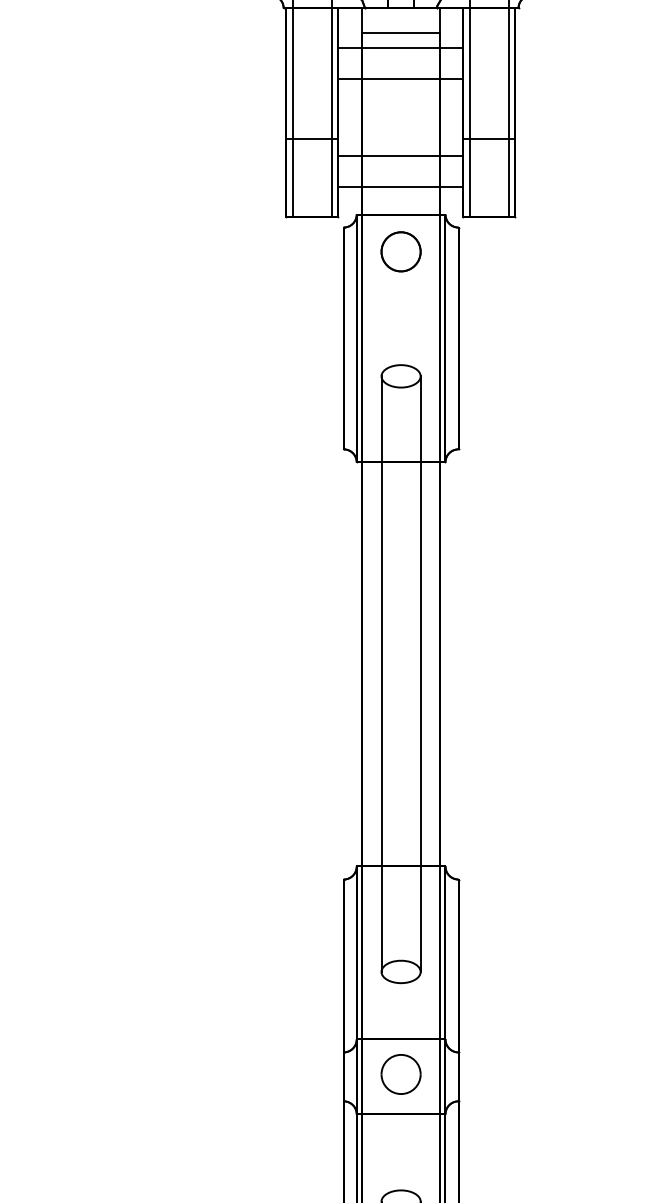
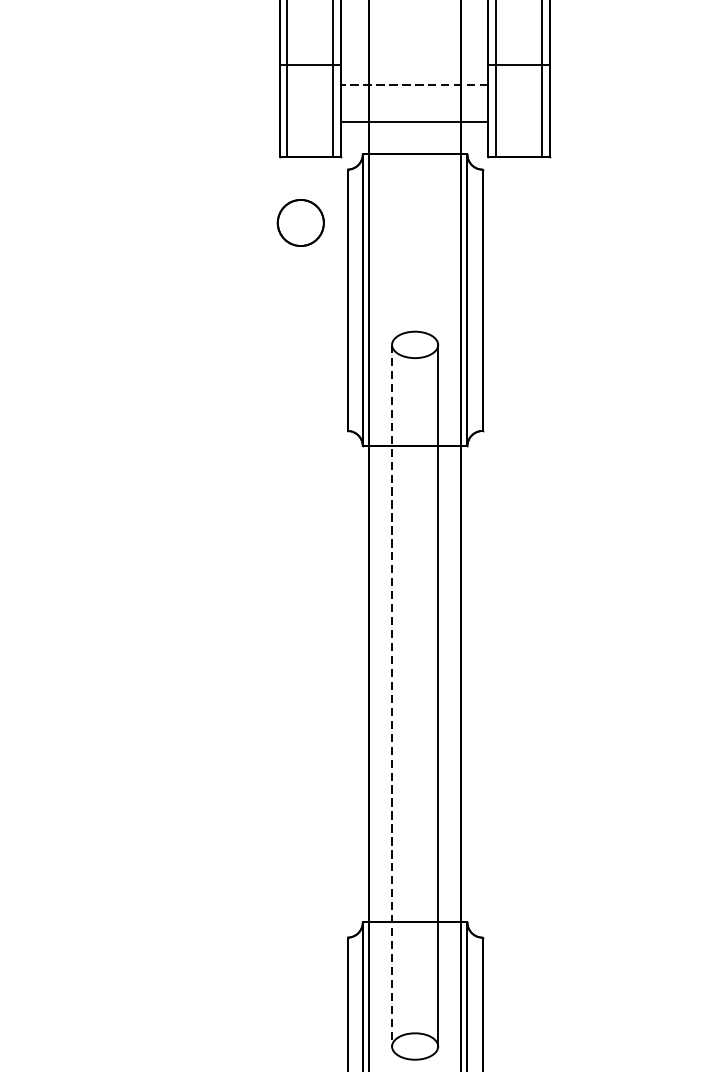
line: (400, 155) -> (414, 84), solid -> dashed
part: (400, 251) -> (300, 222), moved
line: (381, 674) -> (392, 696), solid -> dashed

